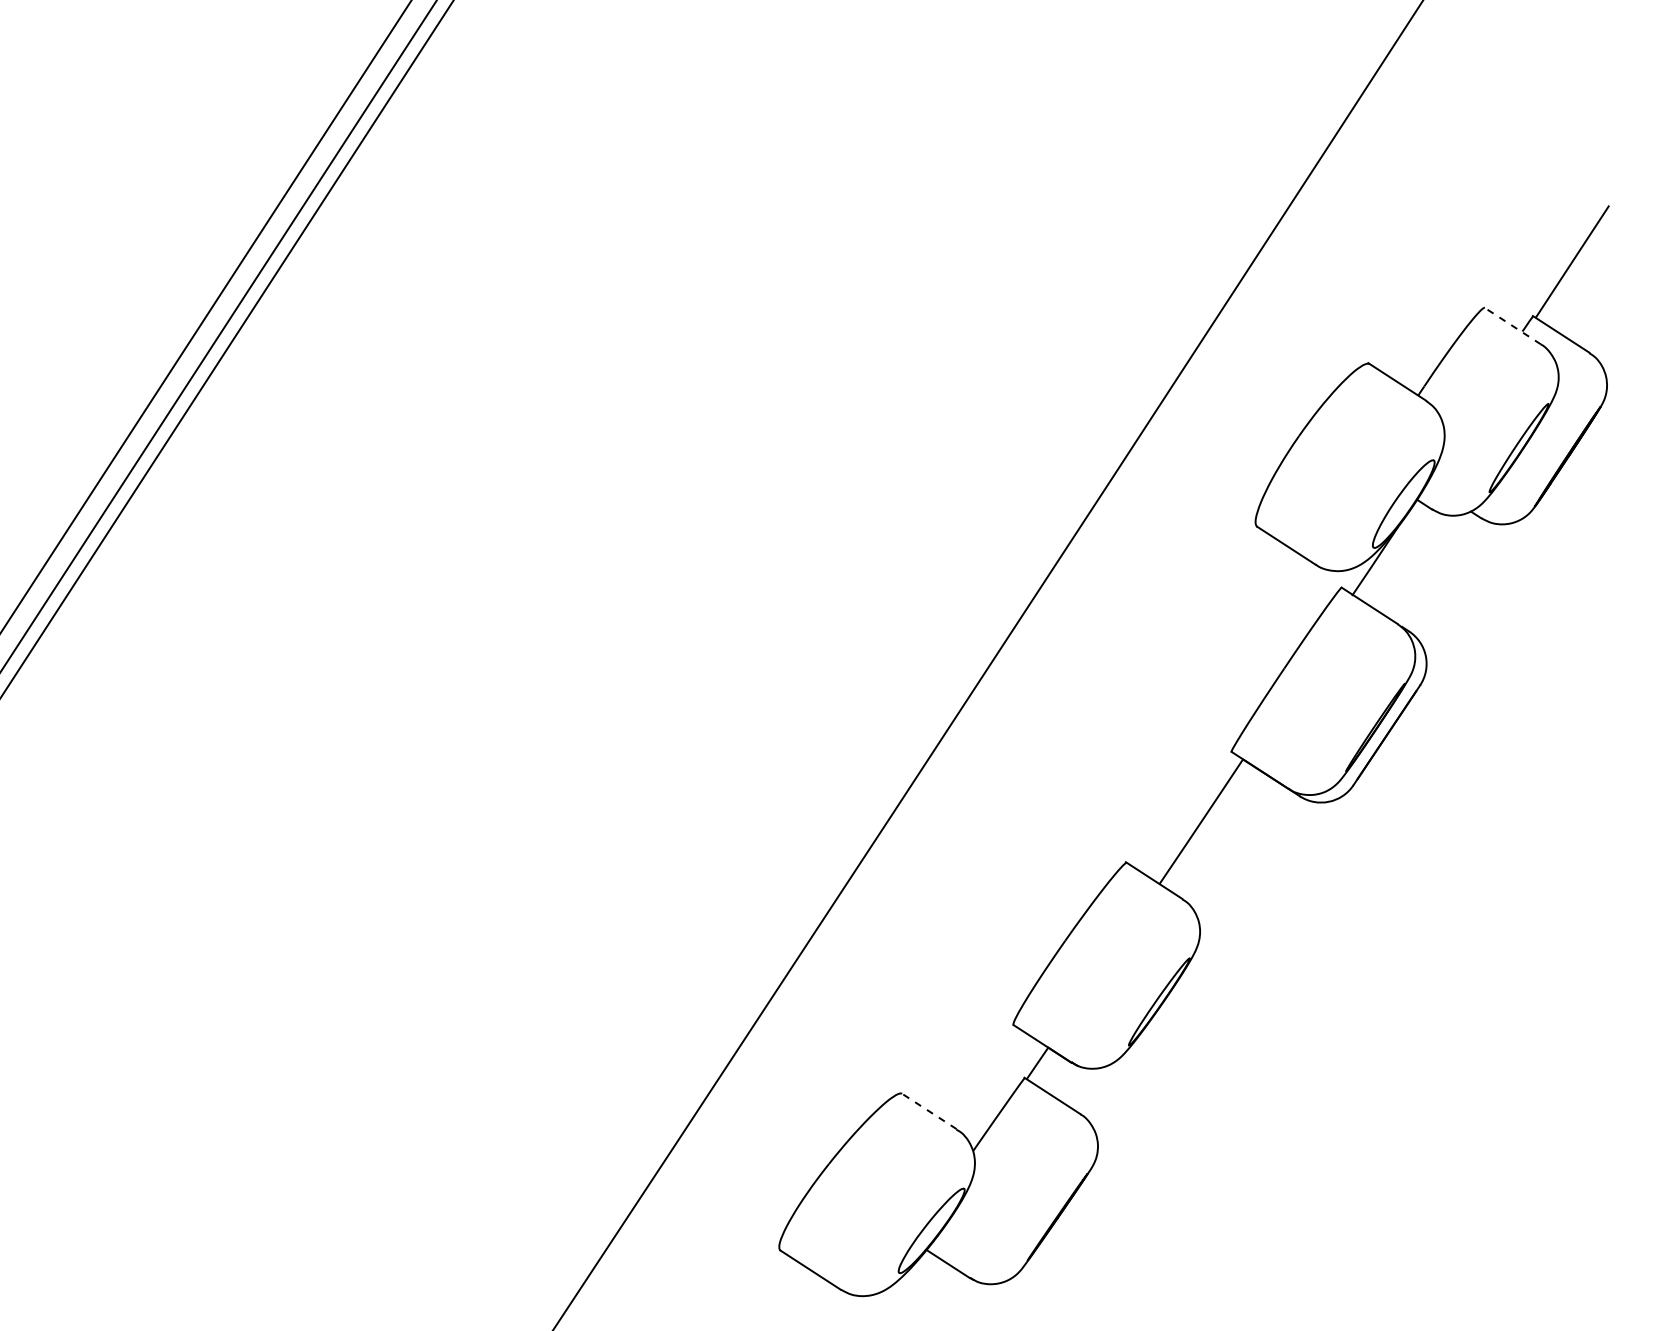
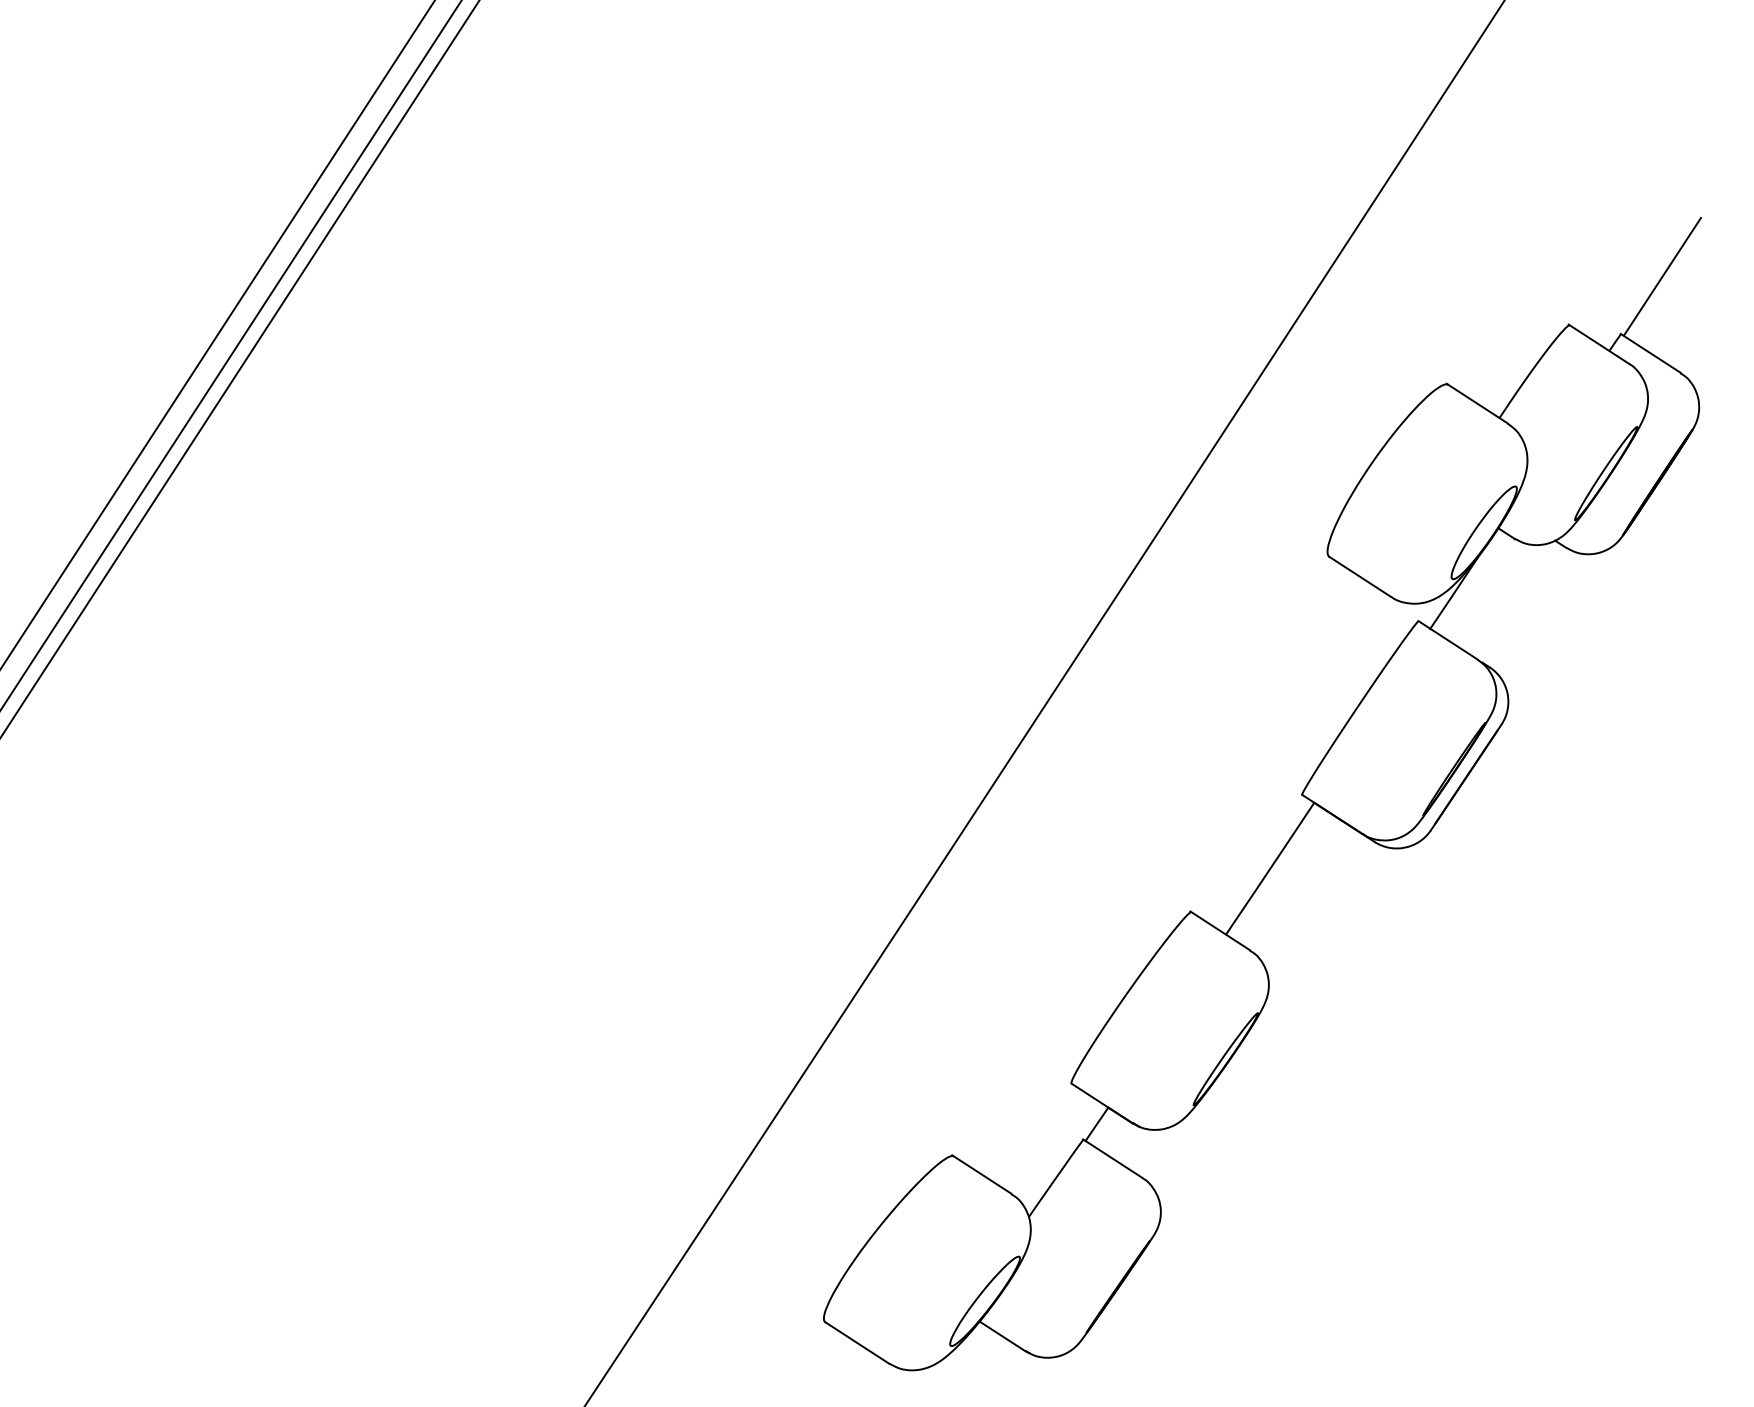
line: (1511, 325) -> (1598, 343), dashed -> solid
line: (928, 1110) -> (981, 1174), dashed -> solid

